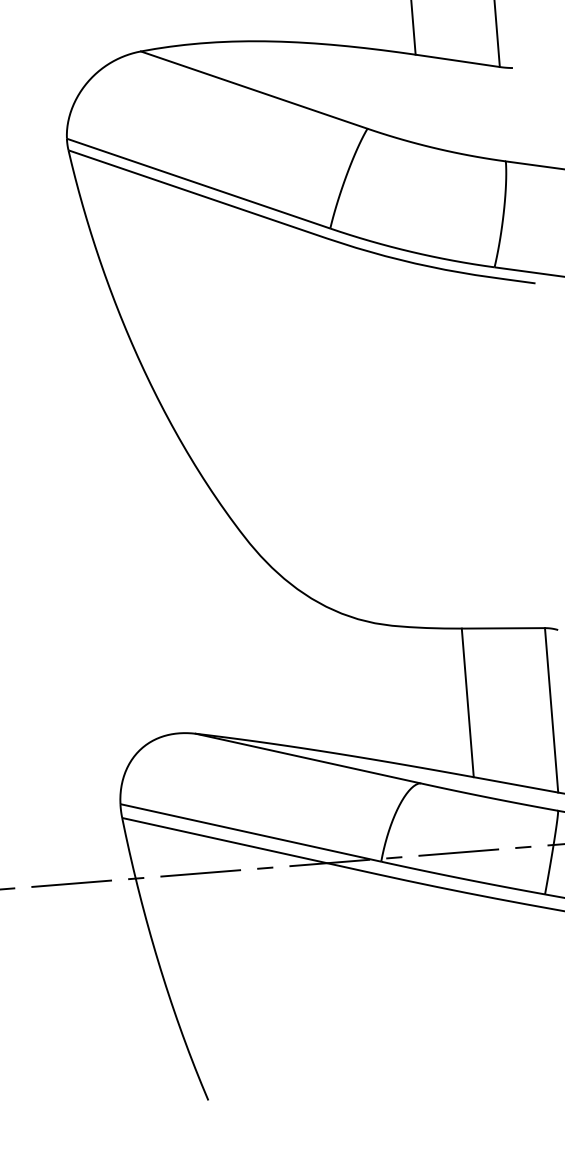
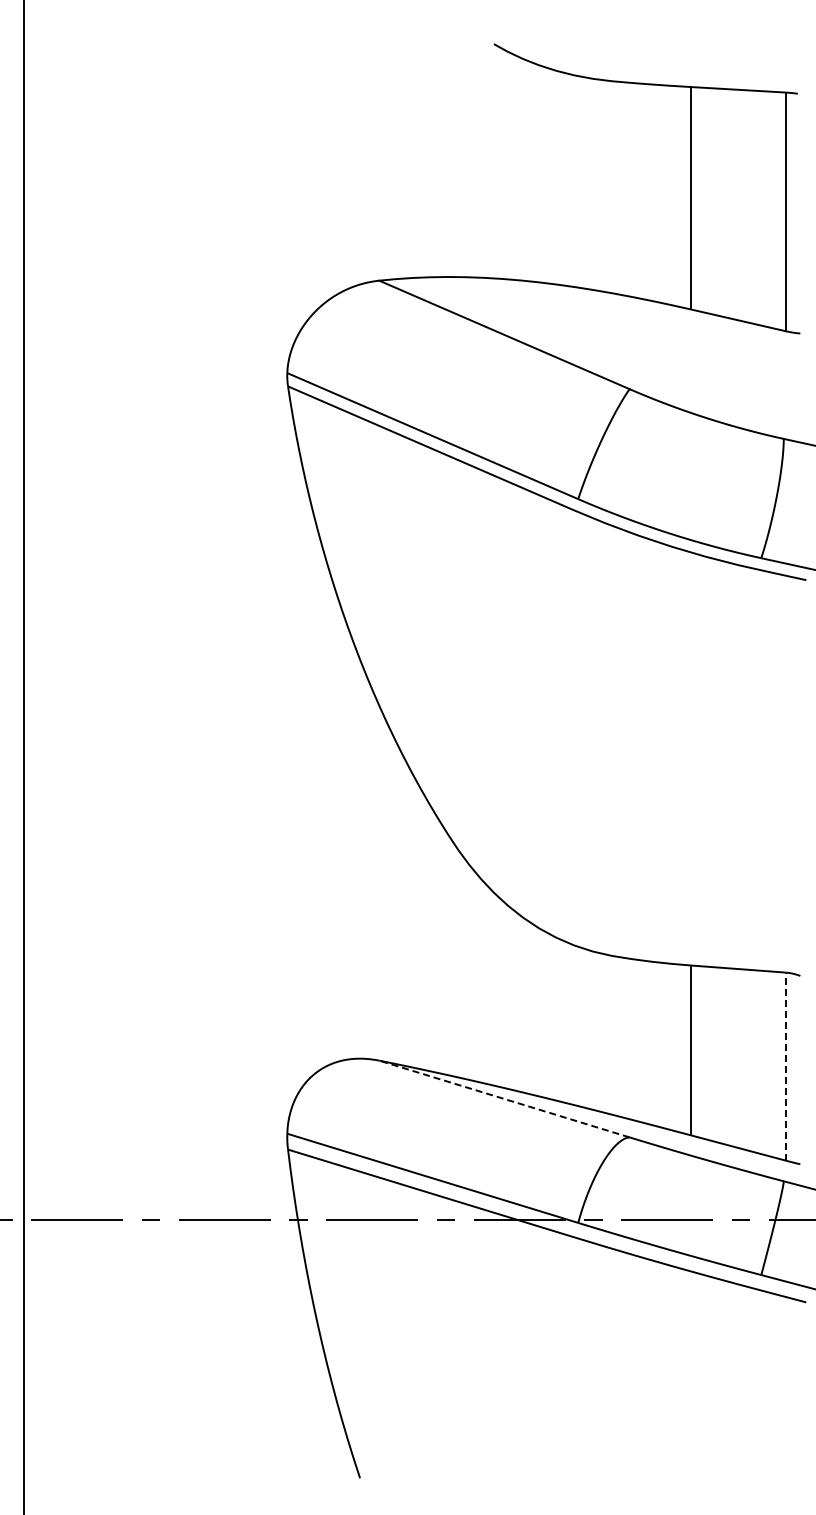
line: (551, 710) -> (785, 1066), solid -> dashed
line: (308, 758) -> (504, 1099), solid -> dashed

